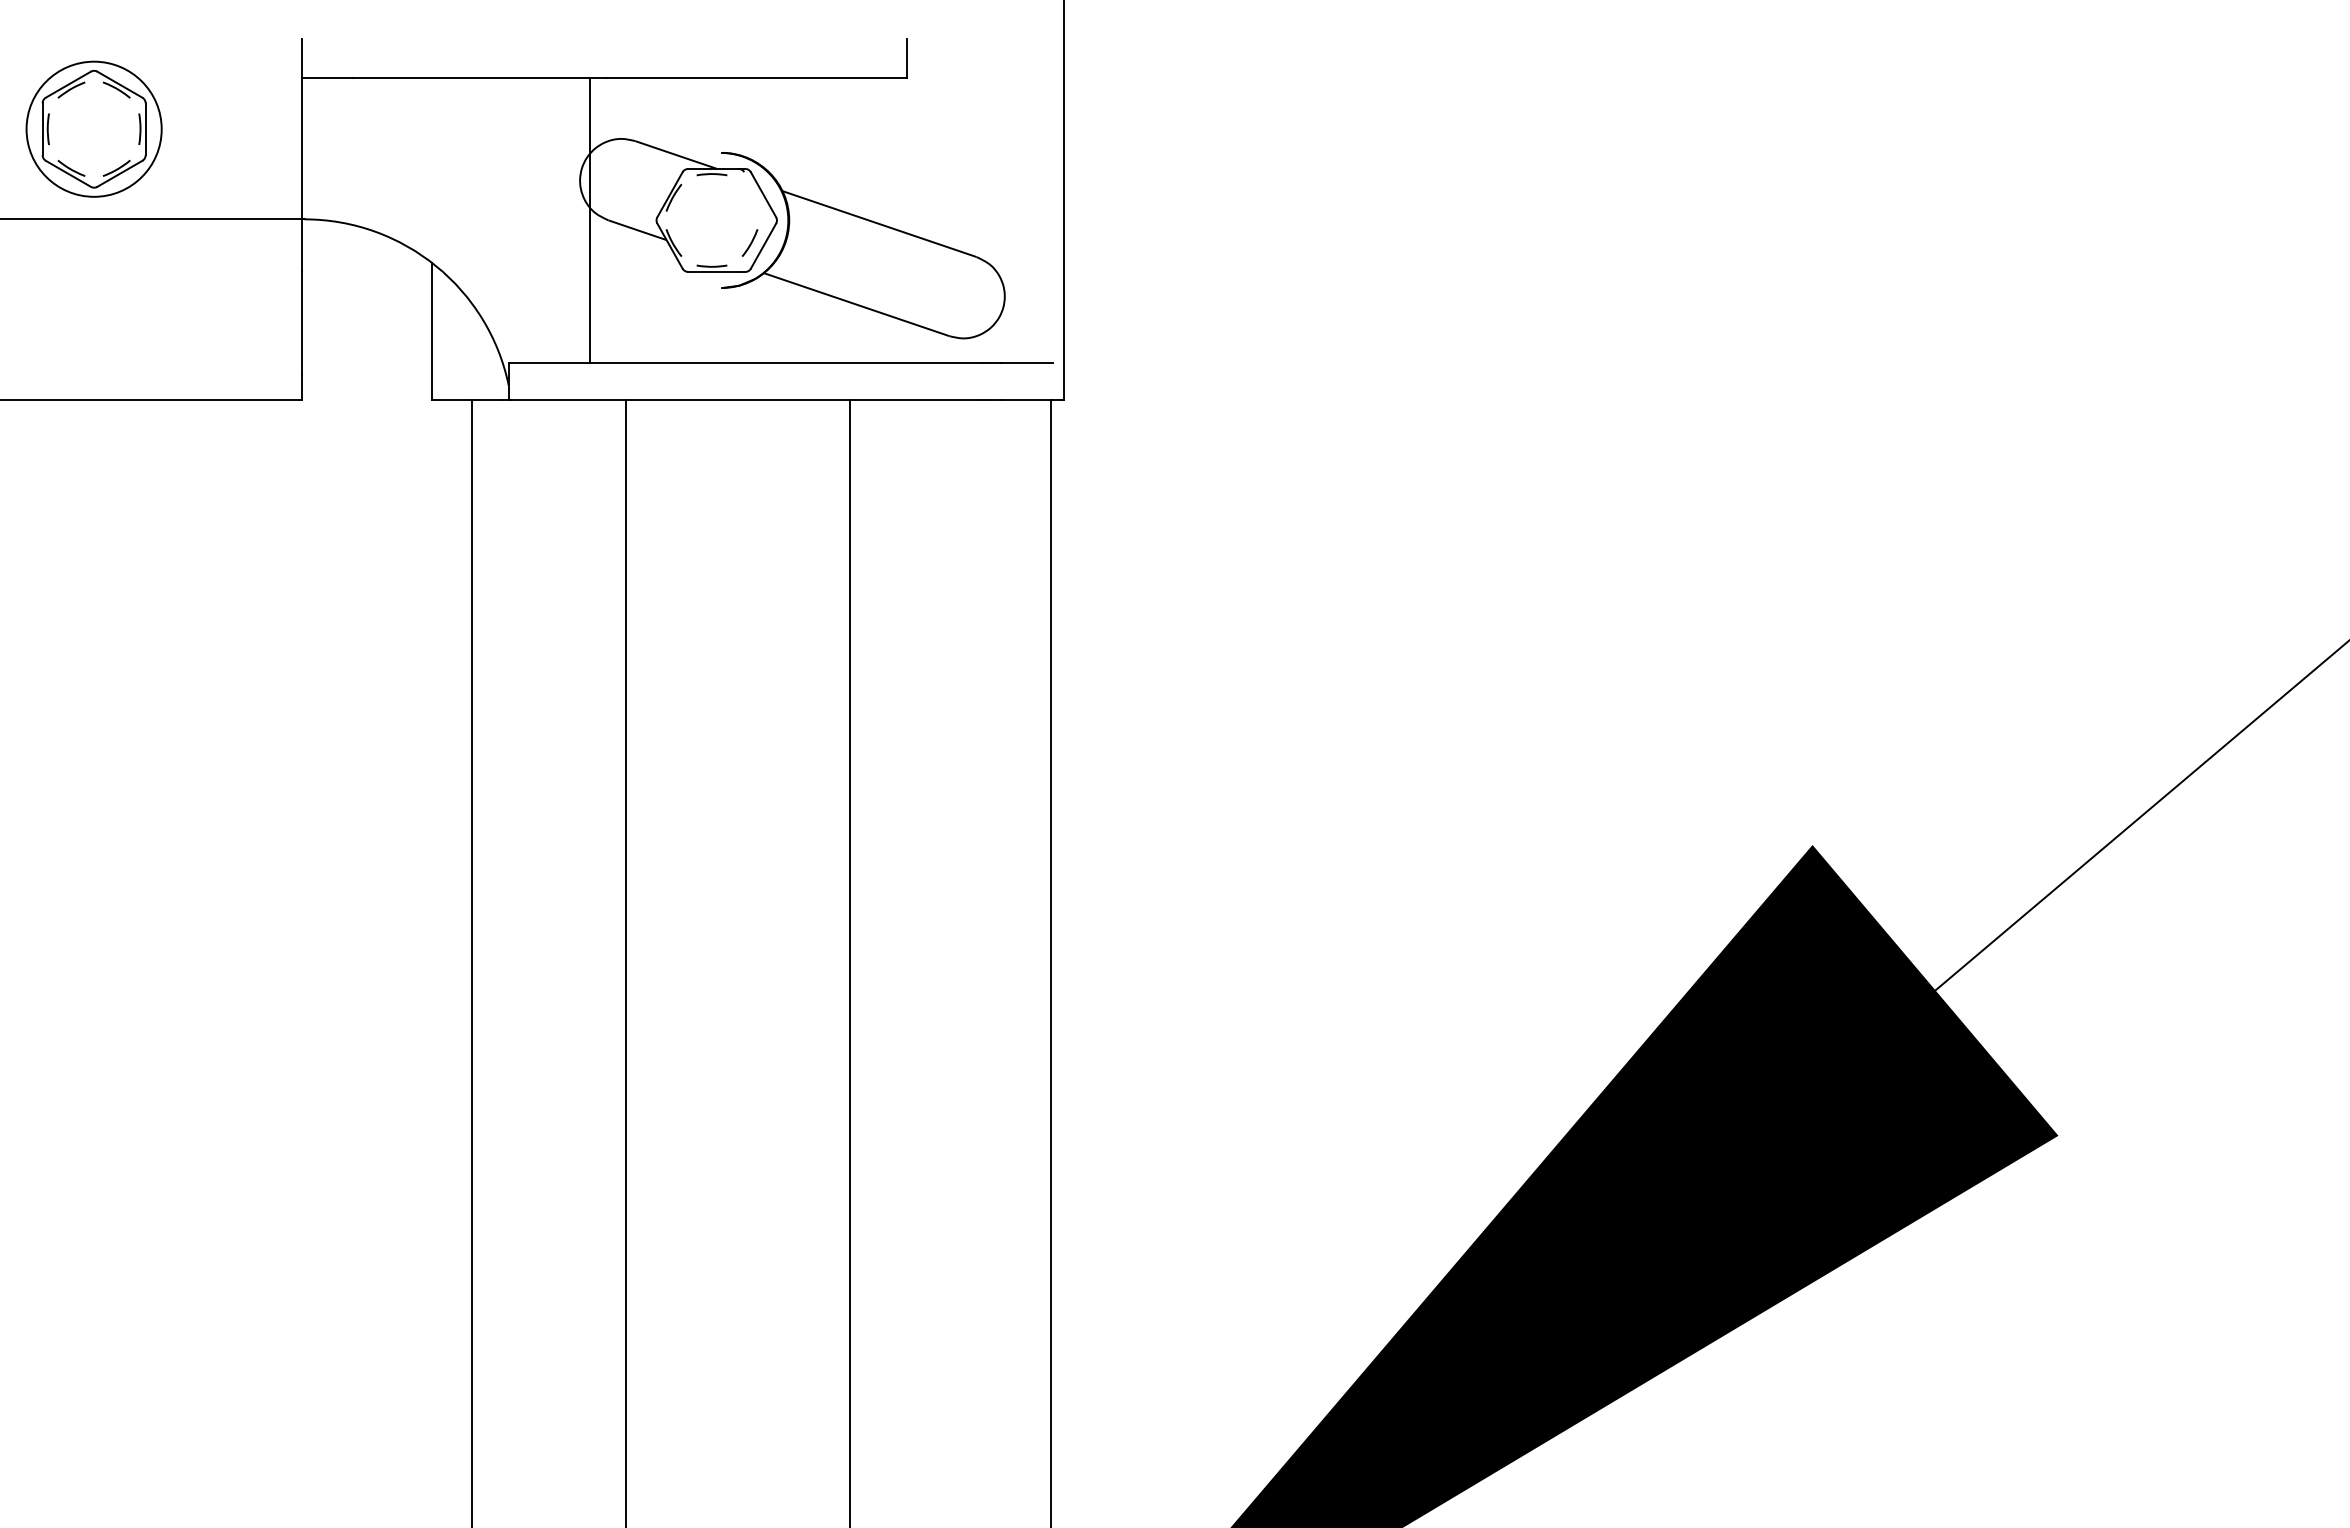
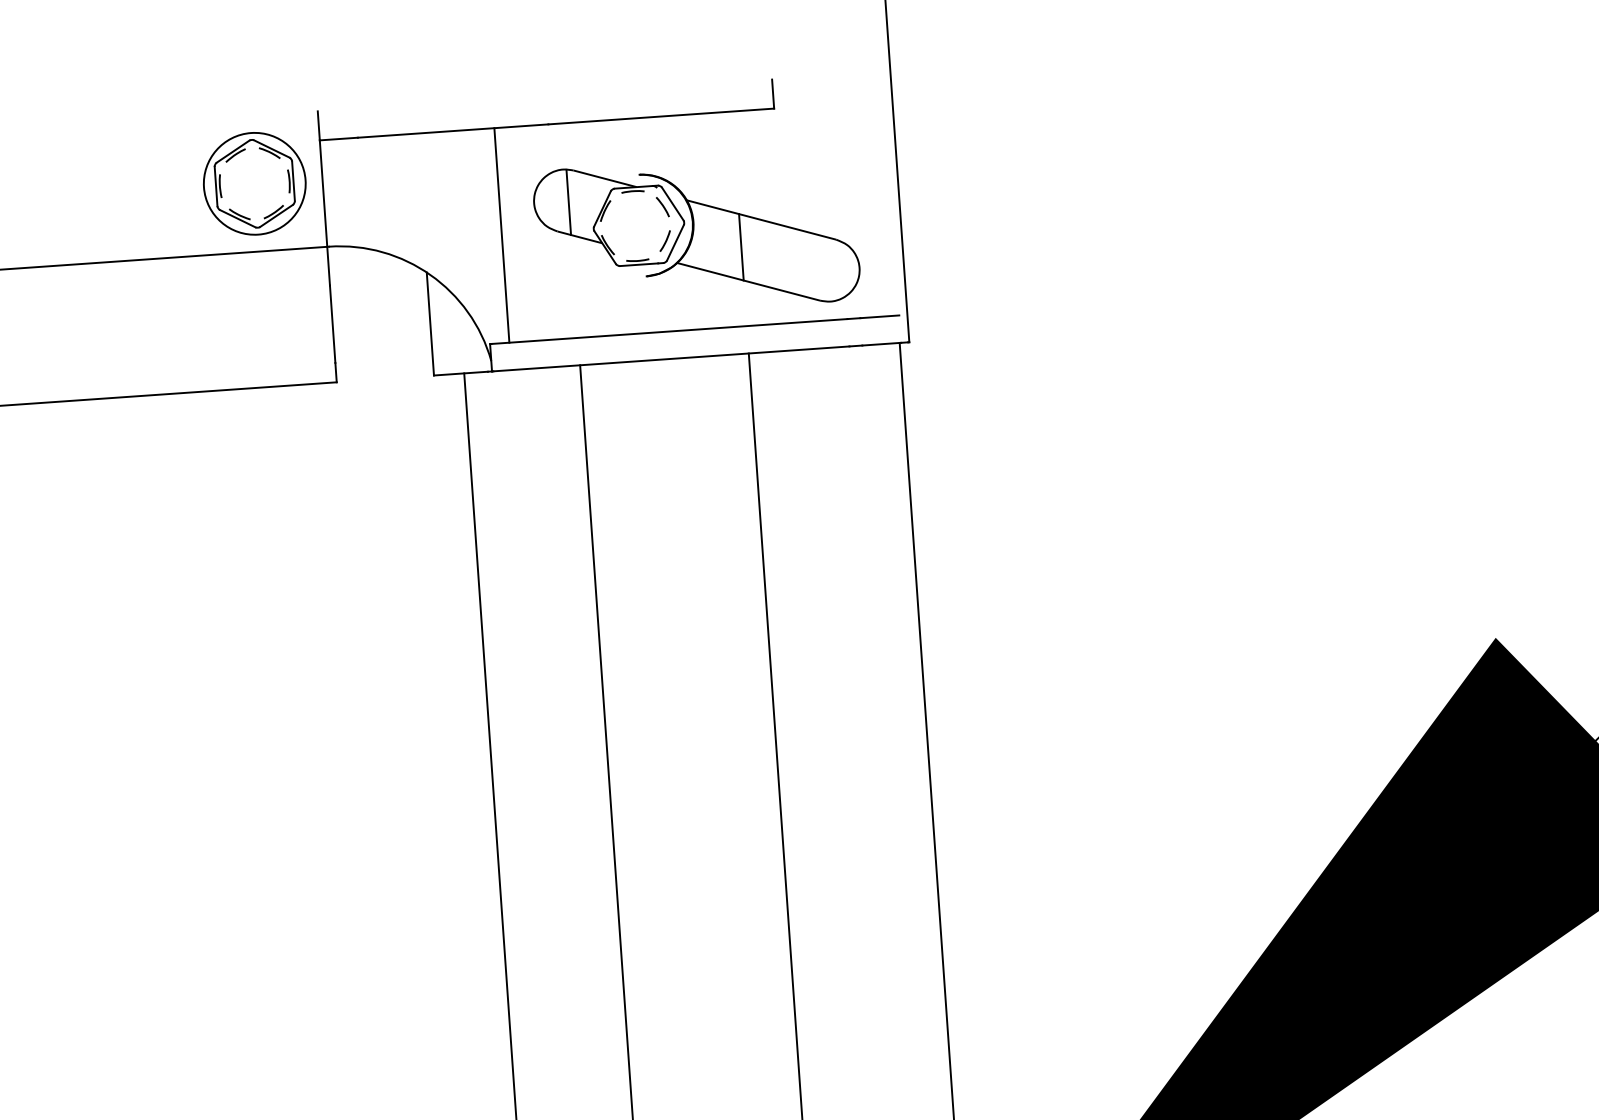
part: (93, 128) -> (254, 183), moved
line: (625, 182) -> (568, 202), added
curve: (749, 196) -> (662, 206), added
line: (590, 220) -> (501, 235), moved
line: (850, 258) -> (741, 247), added

